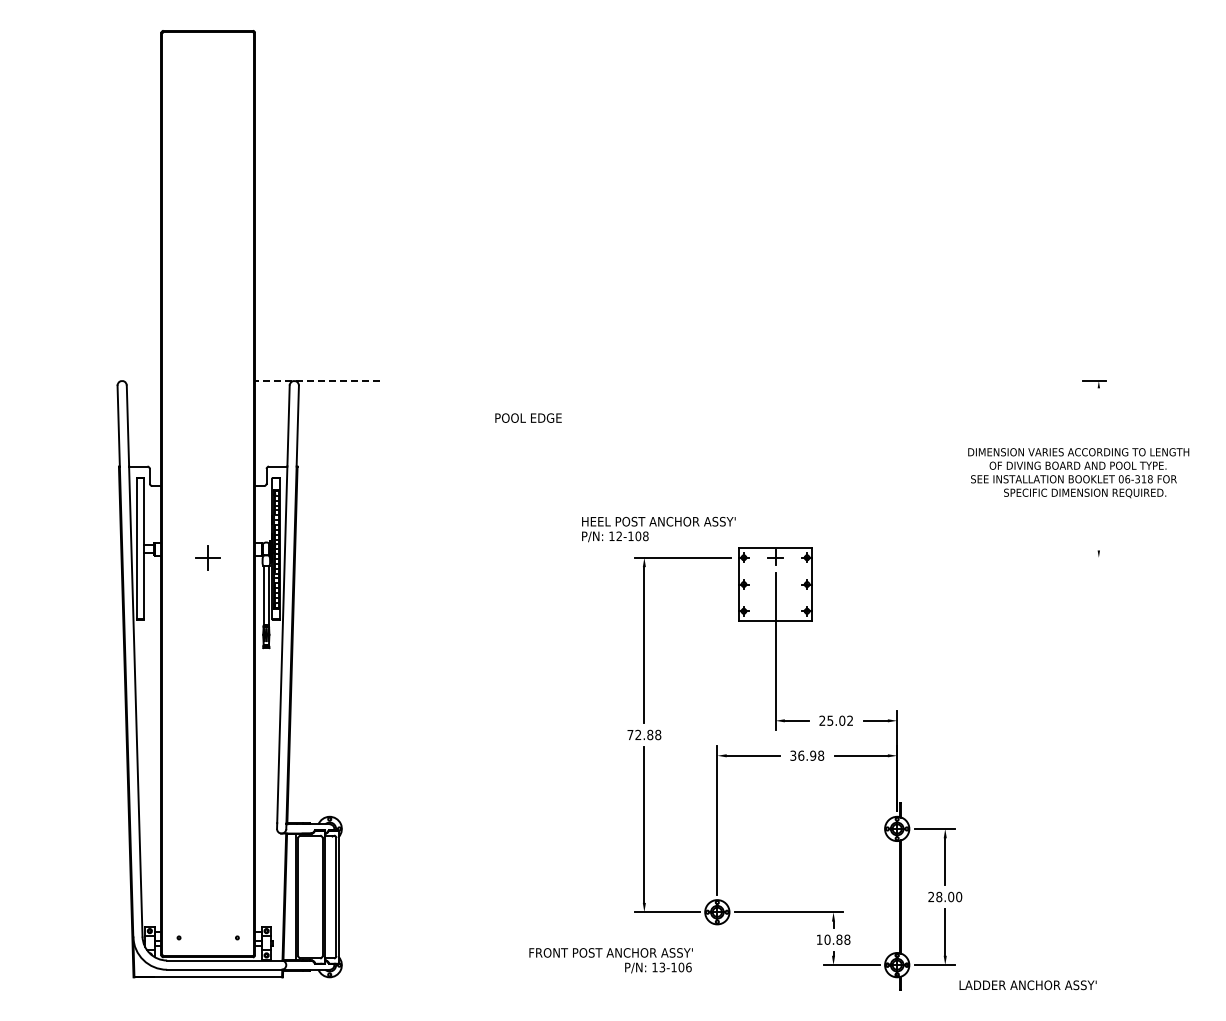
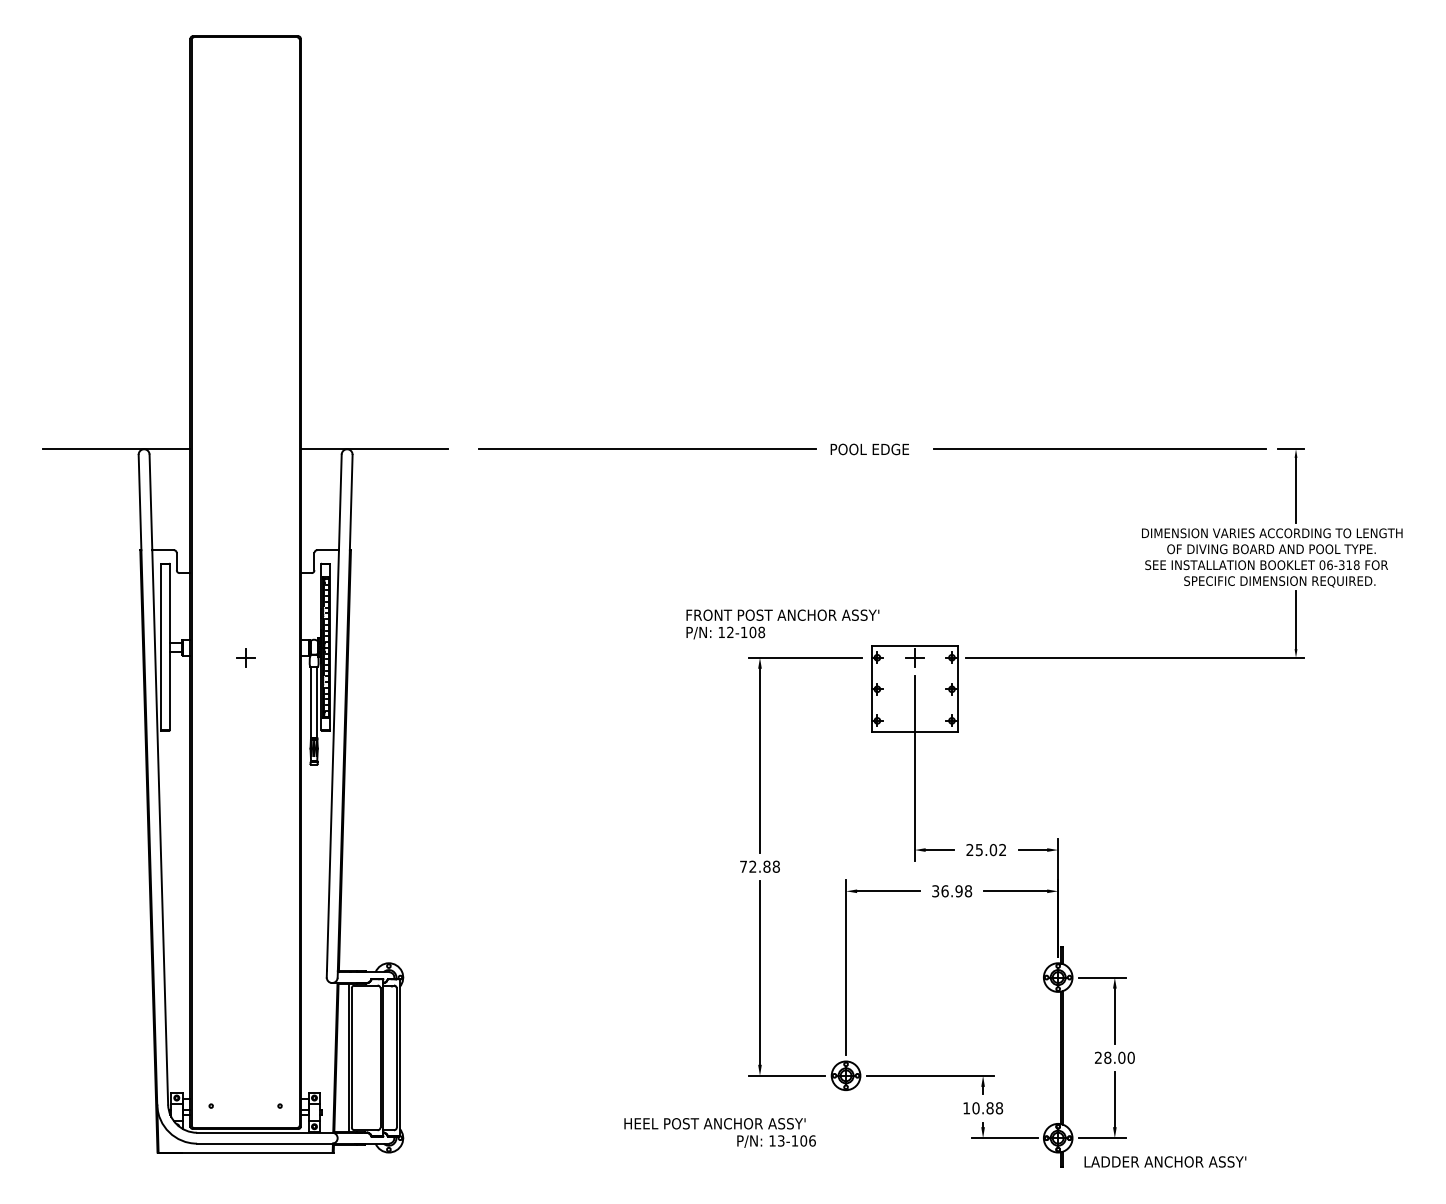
line: (932, 380) -> (1099, 448), added
line: (98, 381) -> (116, 449), added
line: (316, 381) -> (373, 449), dashed -> solid
line: (548, 381) -> (646, 449), added
line: (1098, 415) -> (1295, 489), added
text: (528, 417) -> (869, 448), moved
text: (664, 521) -> (783, 614), HEEL POST ANCHOR ASSY' -> FRONT POST ANCHOR ASSY'
line: (1098, 525) -> (1295, 619), added
part: (208, 557) -> (245, 657), size x0.62
line: (962, 557) -> (1135, 657), added
text: (611, 952) -> (721, 1123), FRONT POST ANCHOR ASSY' -> HEEL POST ANCHOR ASSY'
text: (1027, 985) -> (1164, 1162), moved

